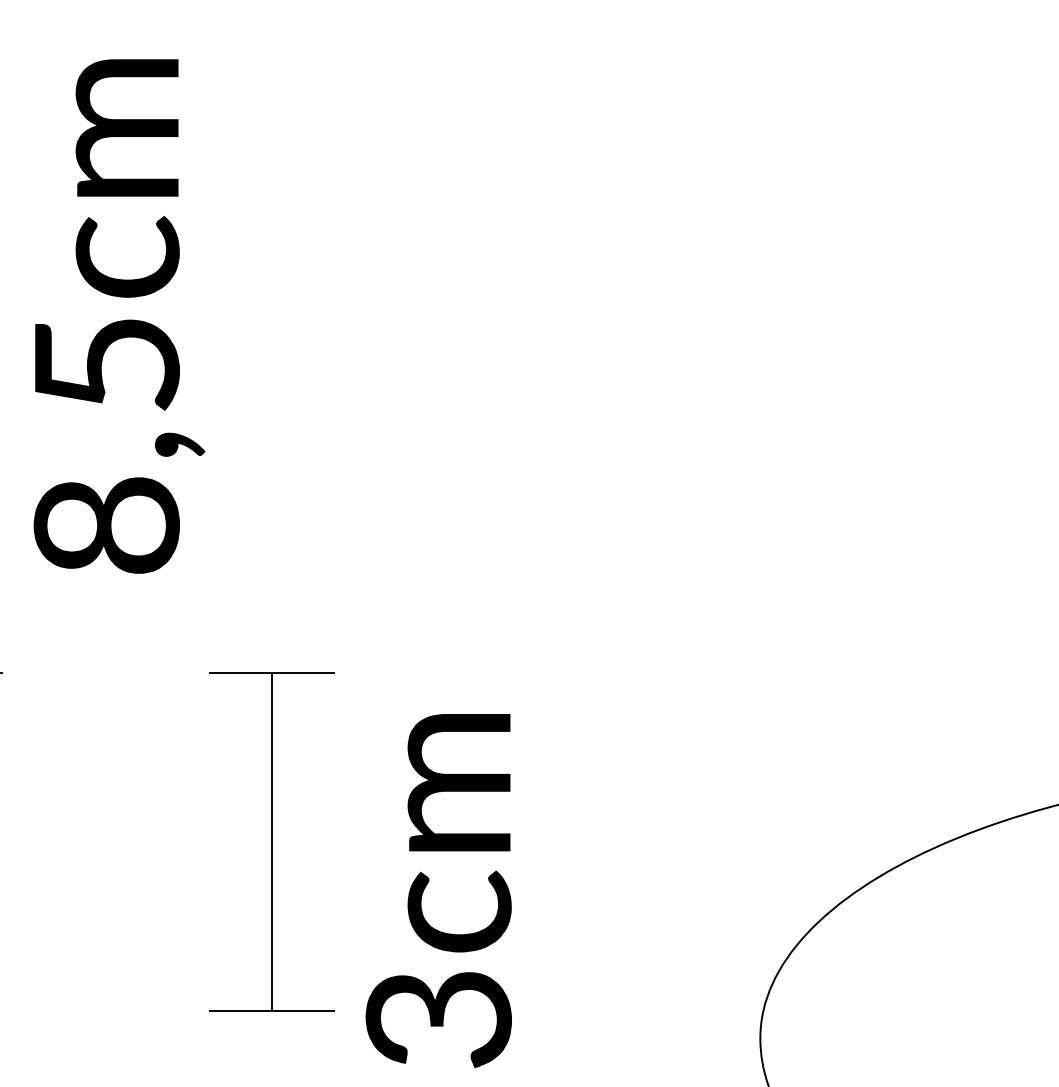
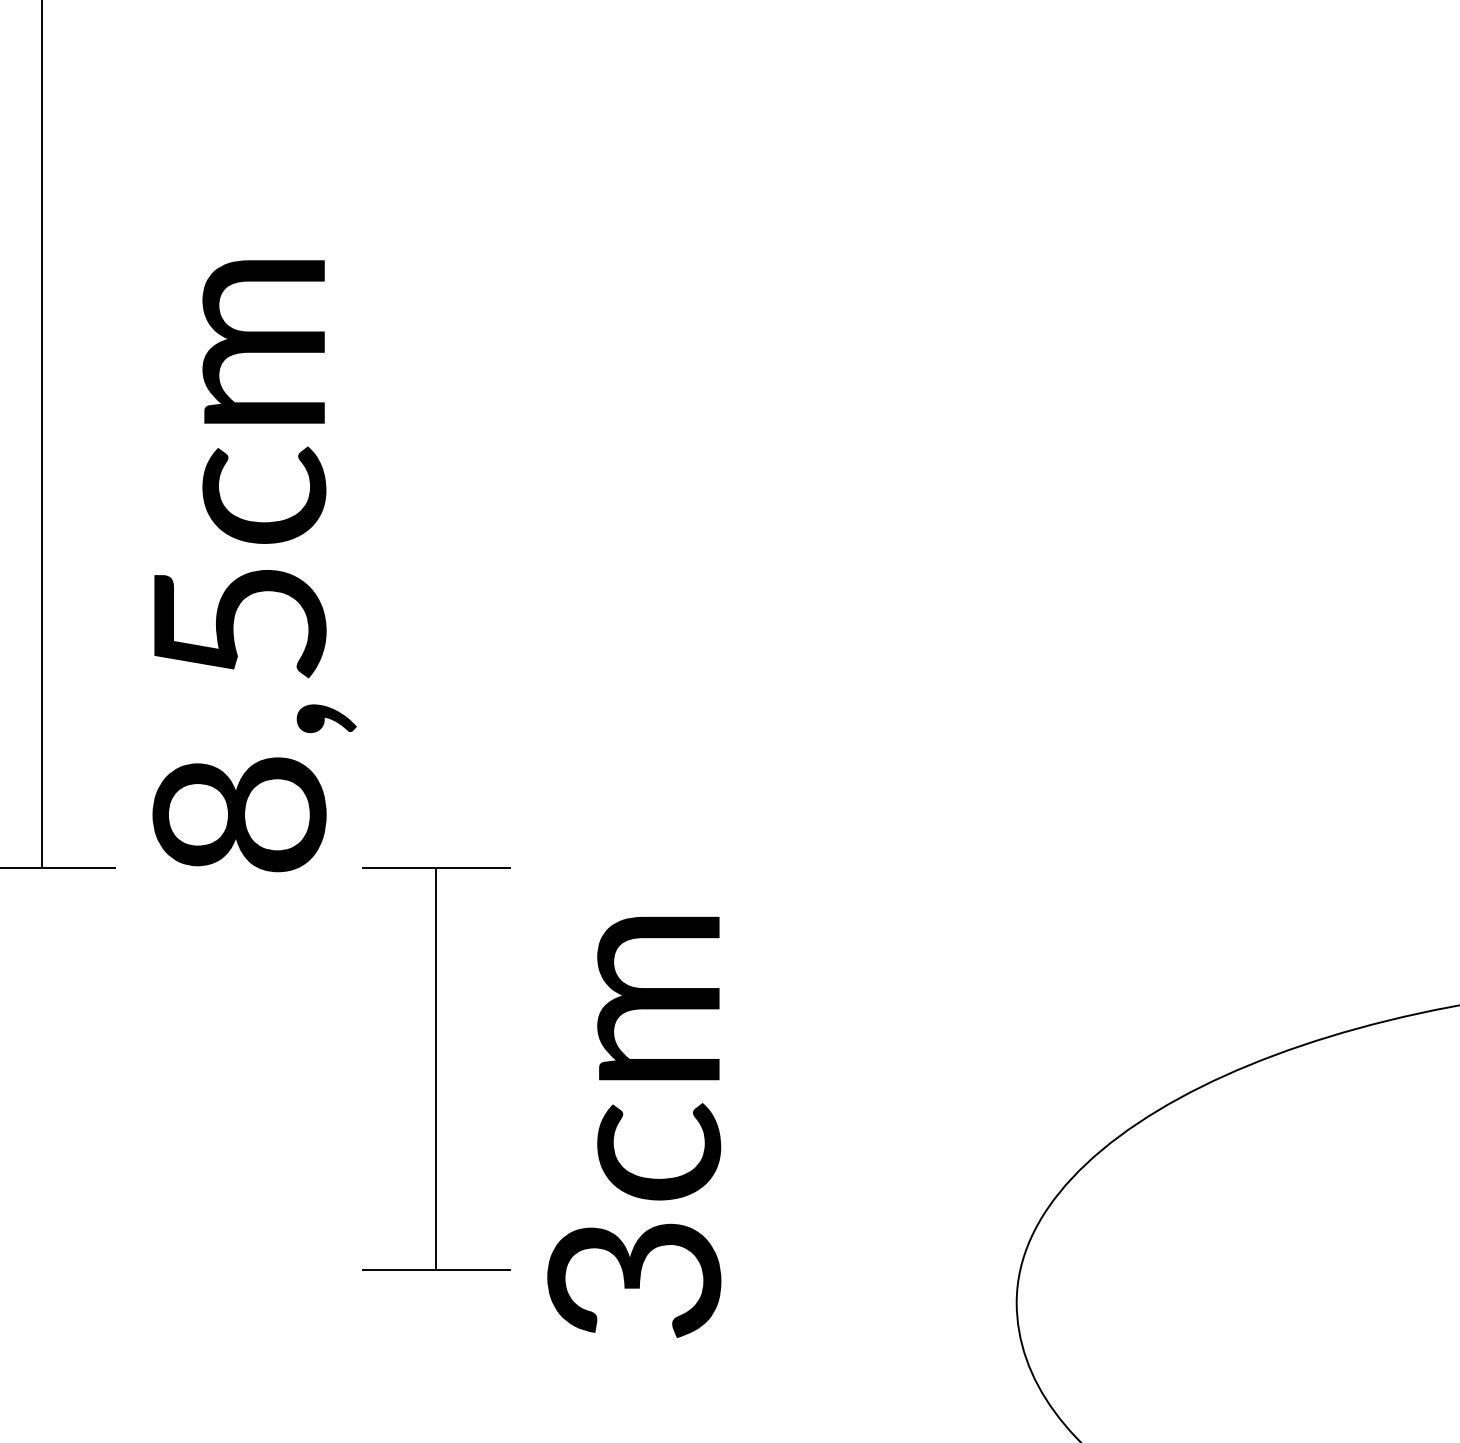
text: (119, 316) -> (254, 566), moved

